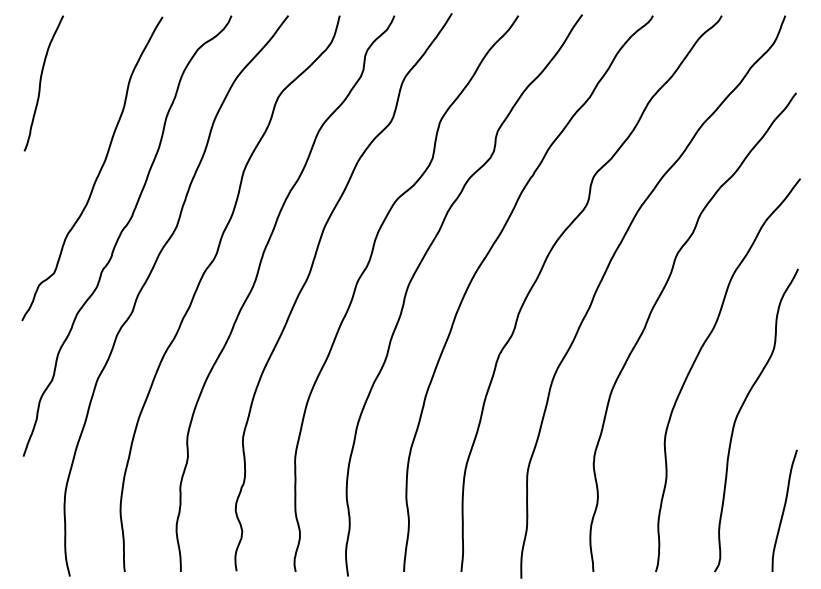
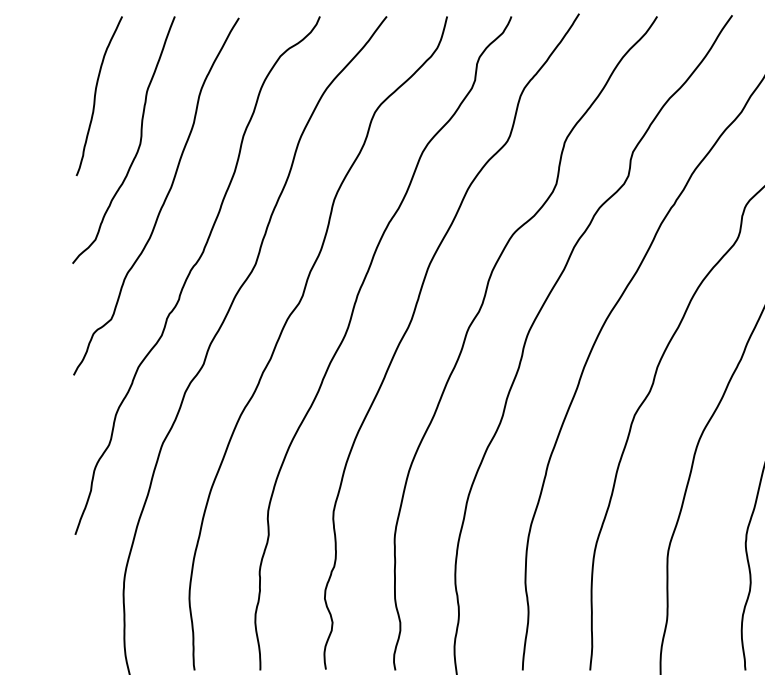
curve: (77, 124) -> (138, 144), added

